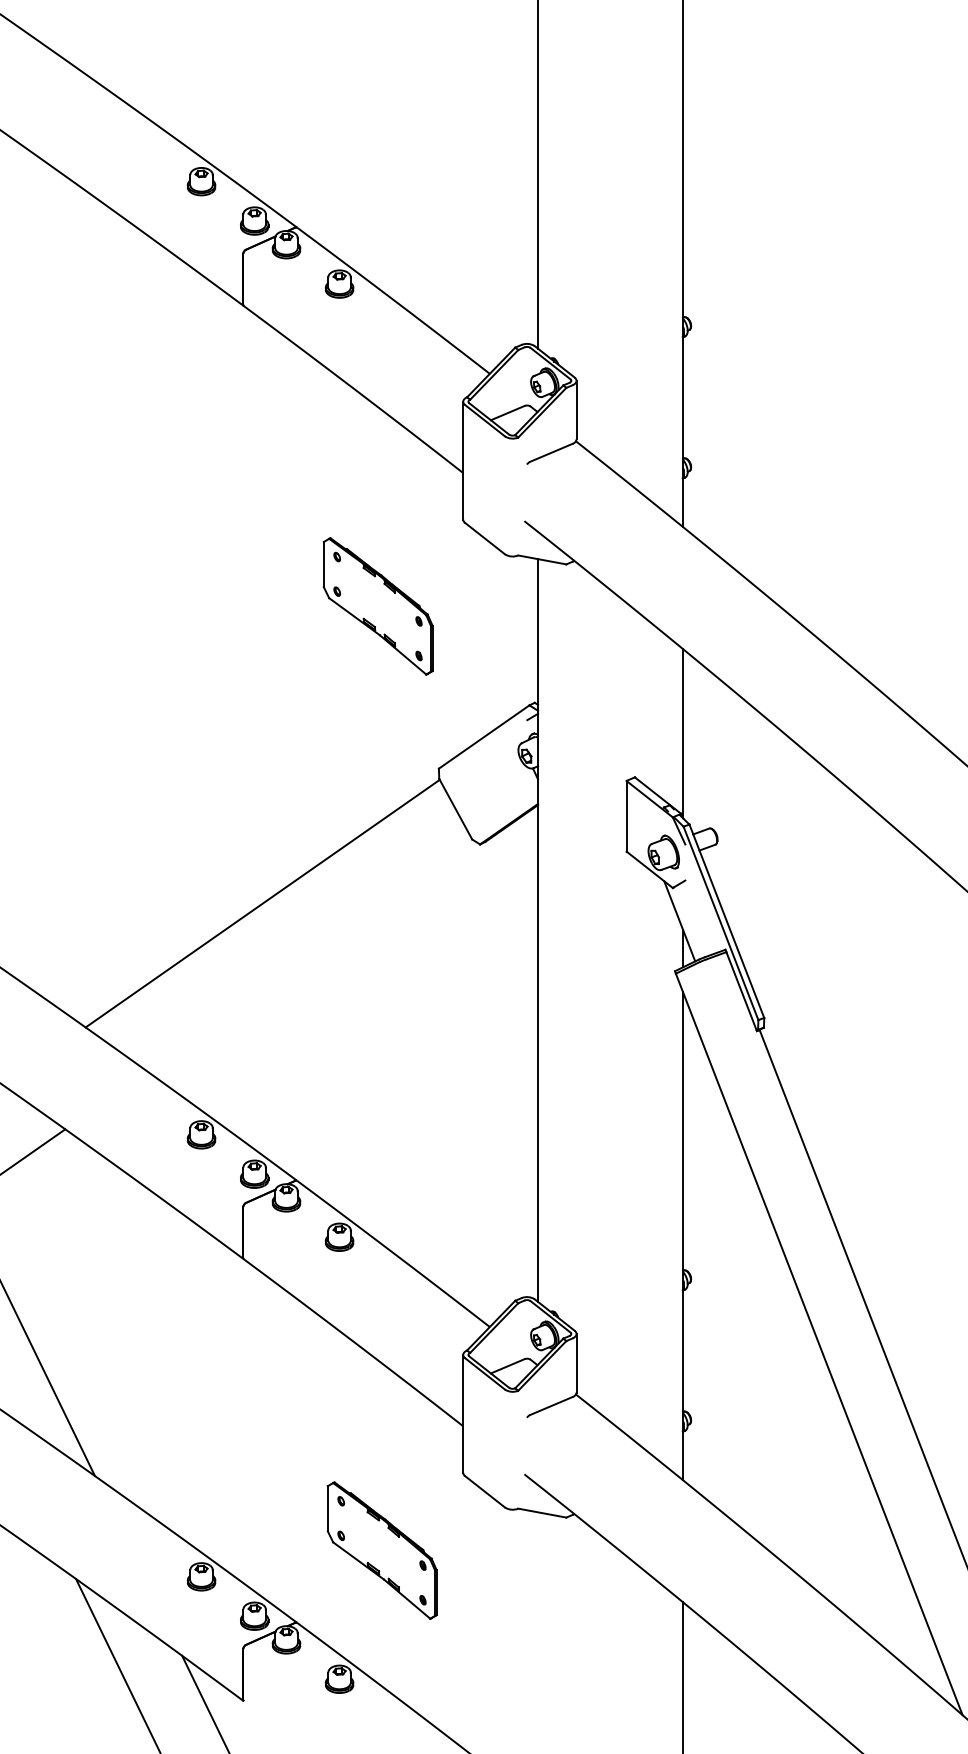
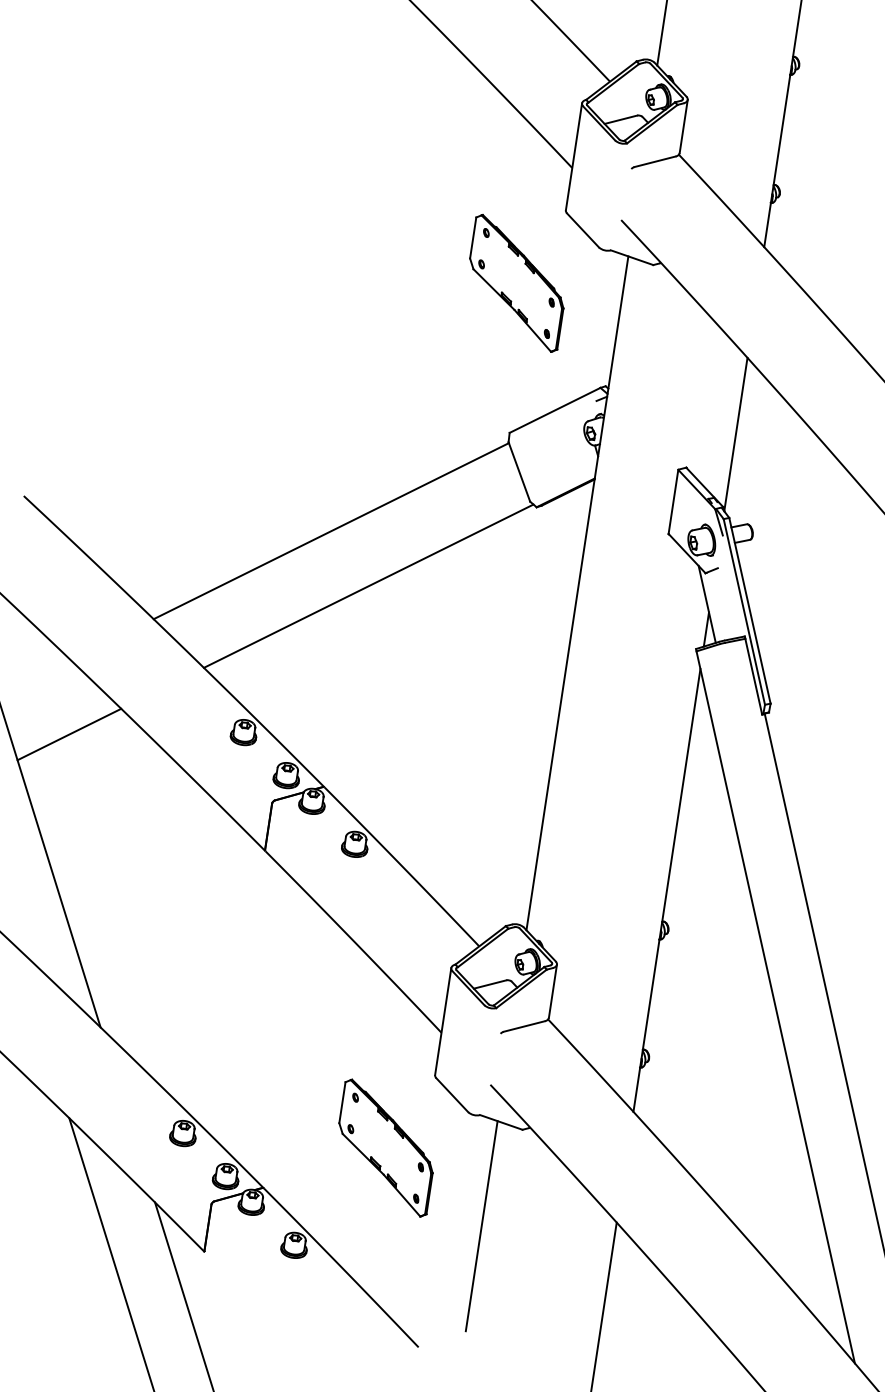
part: (377, 606) -> (516, 283), moved
line: (311, 956) -> (368, 585), added
part: (381, 1550) -> (385, 1147), moved
line: (538, 1627) -> (482, 1225), added

